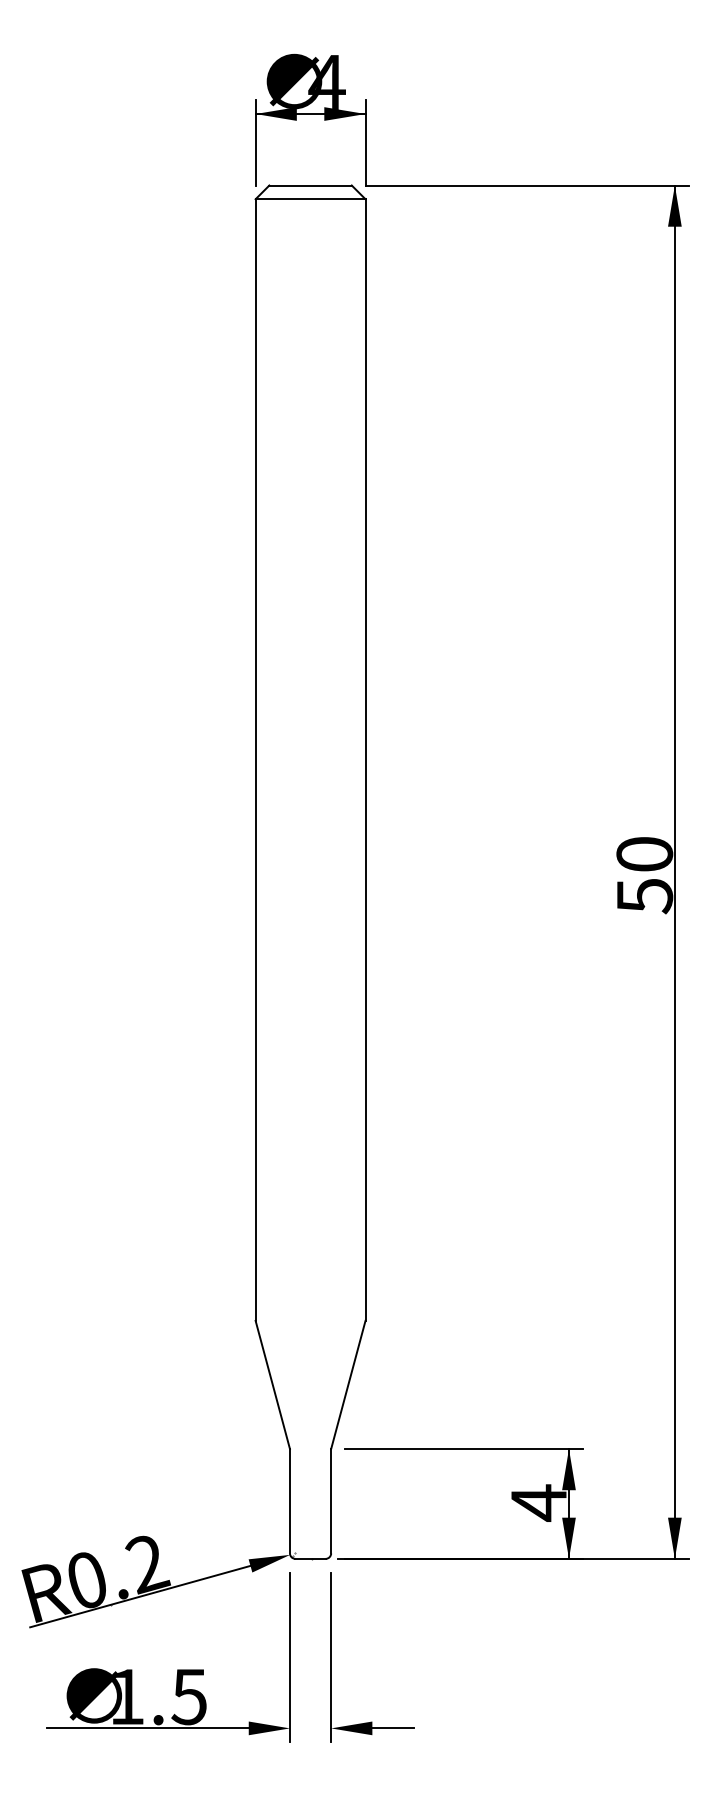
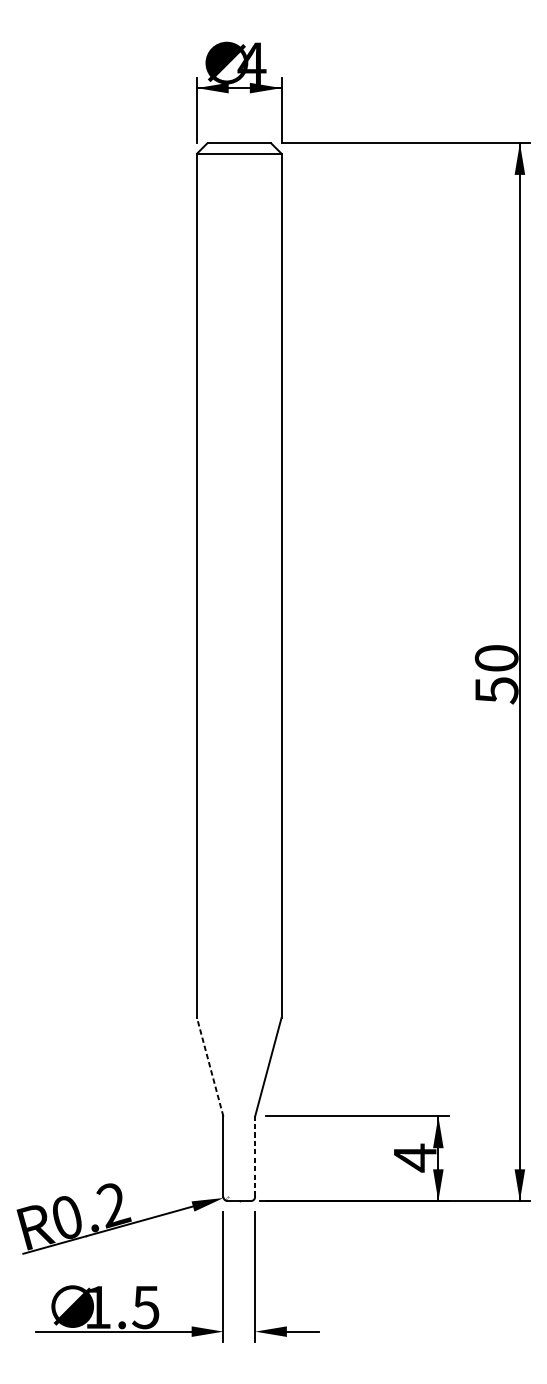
line: (272, 1384) -> (209, 1066), solid -> dashed
line: (331, 1500) -> (255, 1156), solid -> dashed

